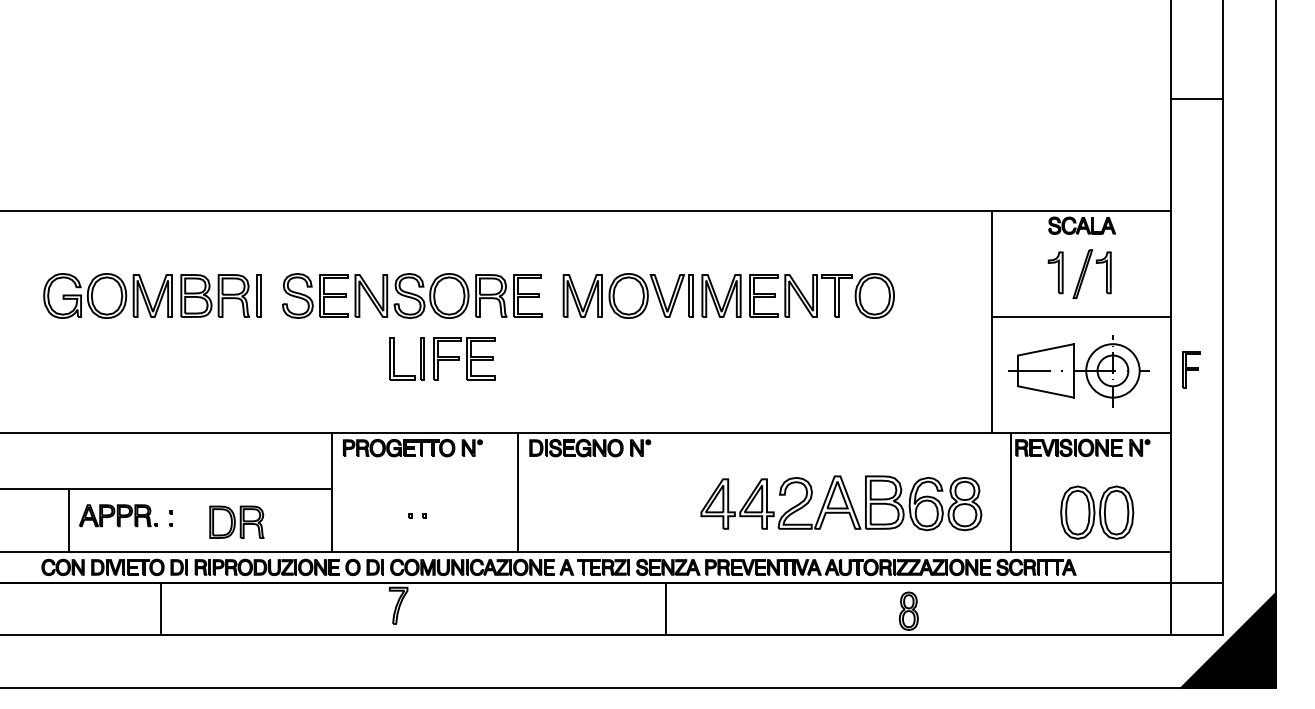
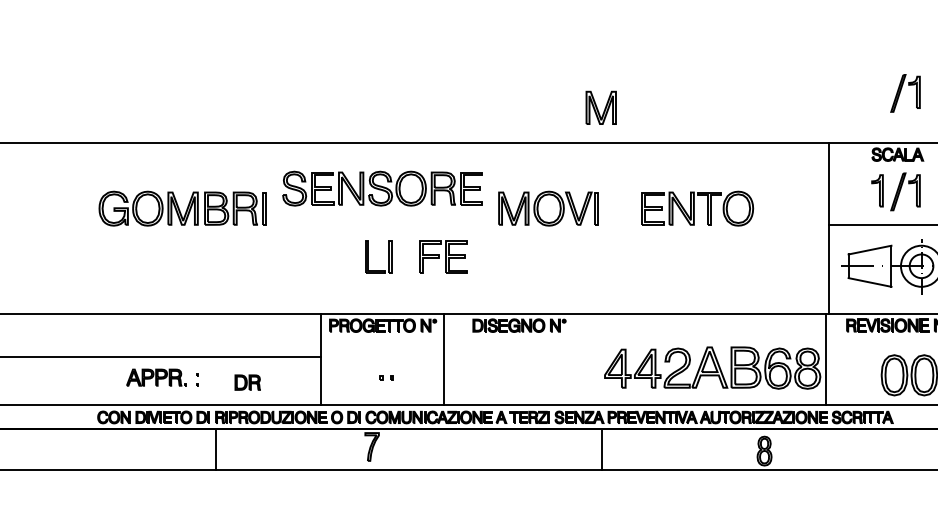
part: (1091, 145) -> (905, 92), added
part: (412, 295) -> (382, 188), moved
part: (721, 295) -> (601, 107), moved
part: (464, 358) -> (443, 256), moved
line: (518, 492) -> (444, 359), moved
line: (1011, 492) -> (826, 359), moved
line: (69, 519) -> (119, 380), removed
part: (236, 521) -> (247, 382), size x0.6
line: (161, 608) -> (215, 449), moved
line: (665, 608) -> (601, 449), moved

